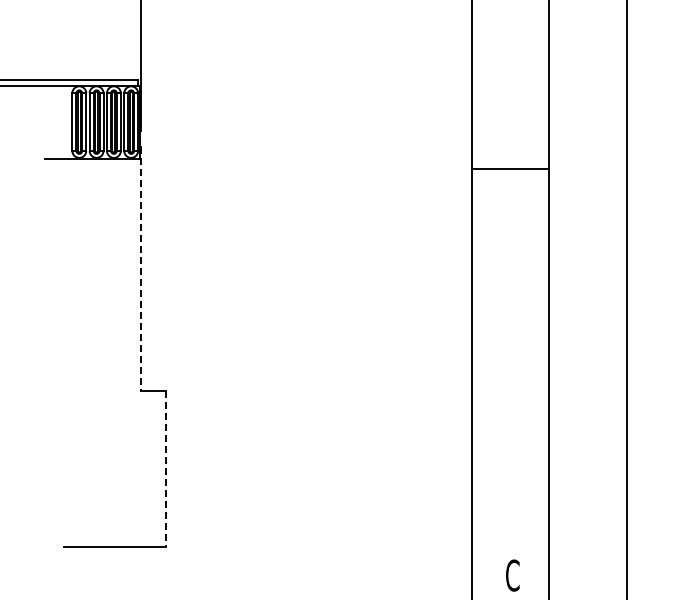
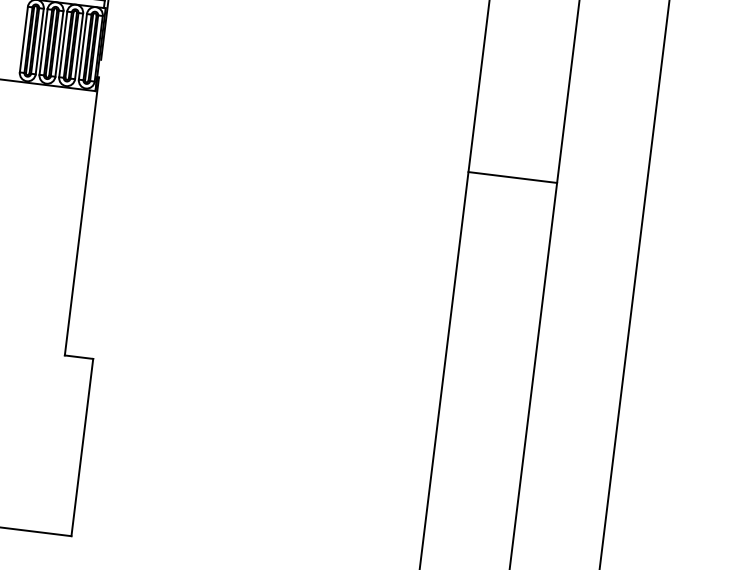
line: (510, 168) -> (512, 177), moved
line: (141, 269) -> (81, 216), dashed -> solid
line: (166, 469) -> (82, 447), dashed -> solid

